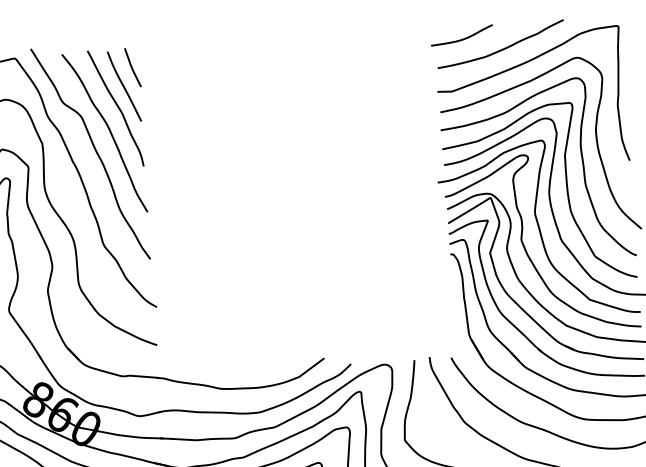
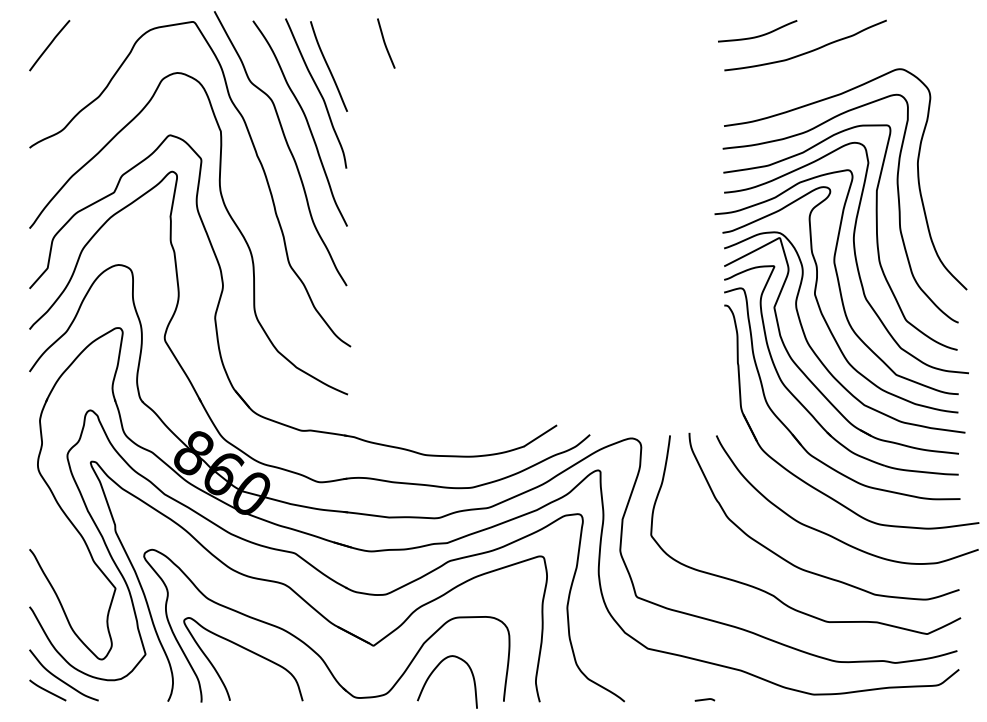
curve: (518, 66) -> (825, 75), removed
curve: (132, 67) -> (385, 43), moved

